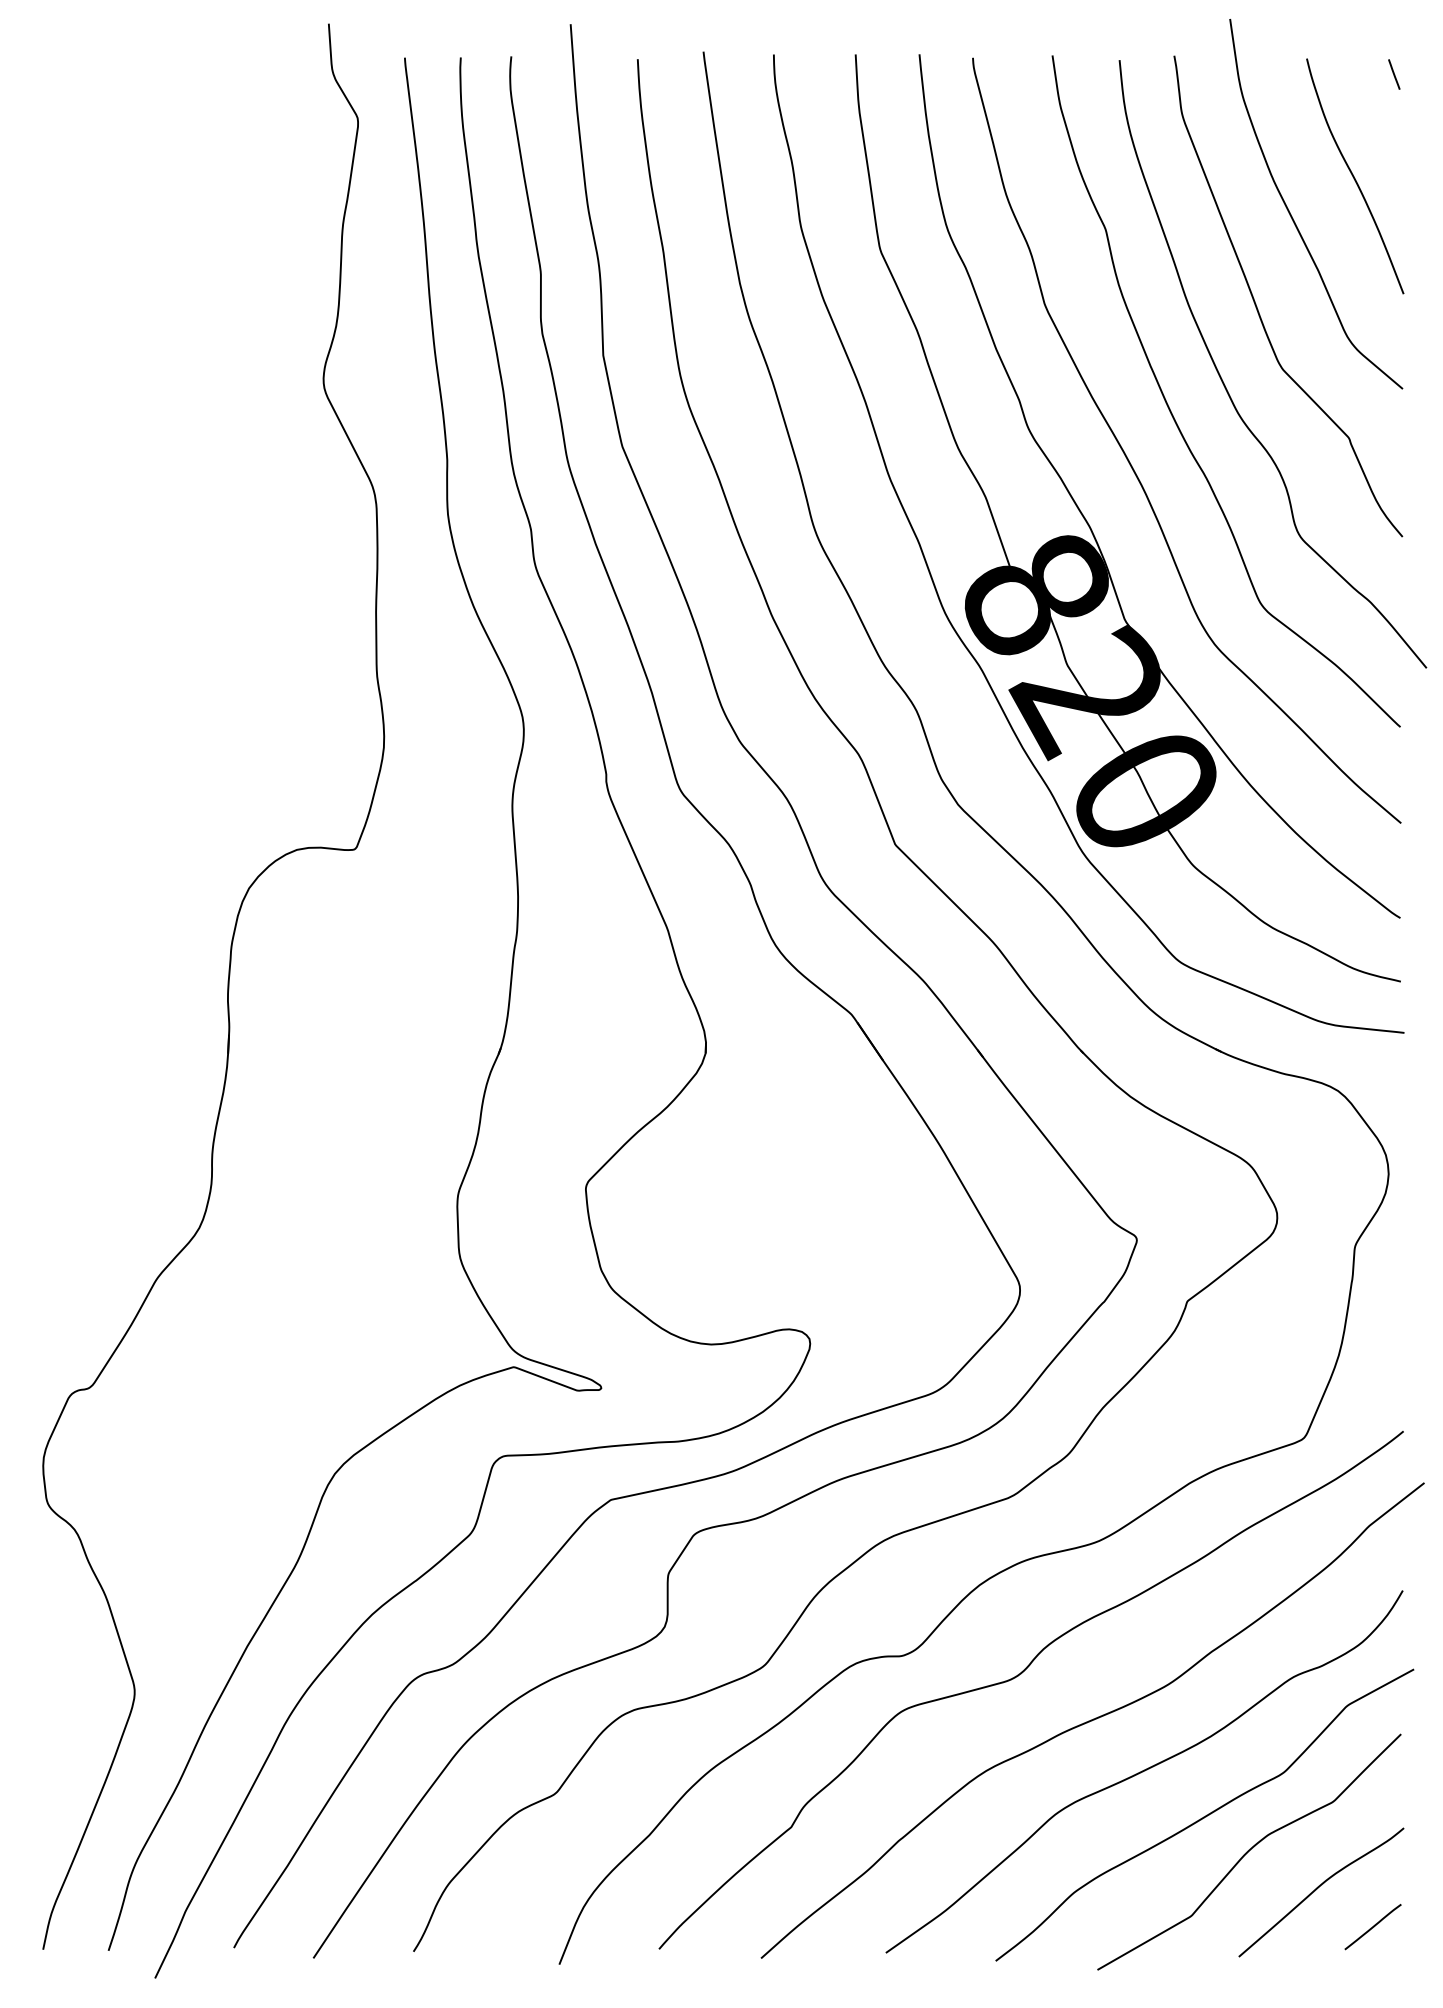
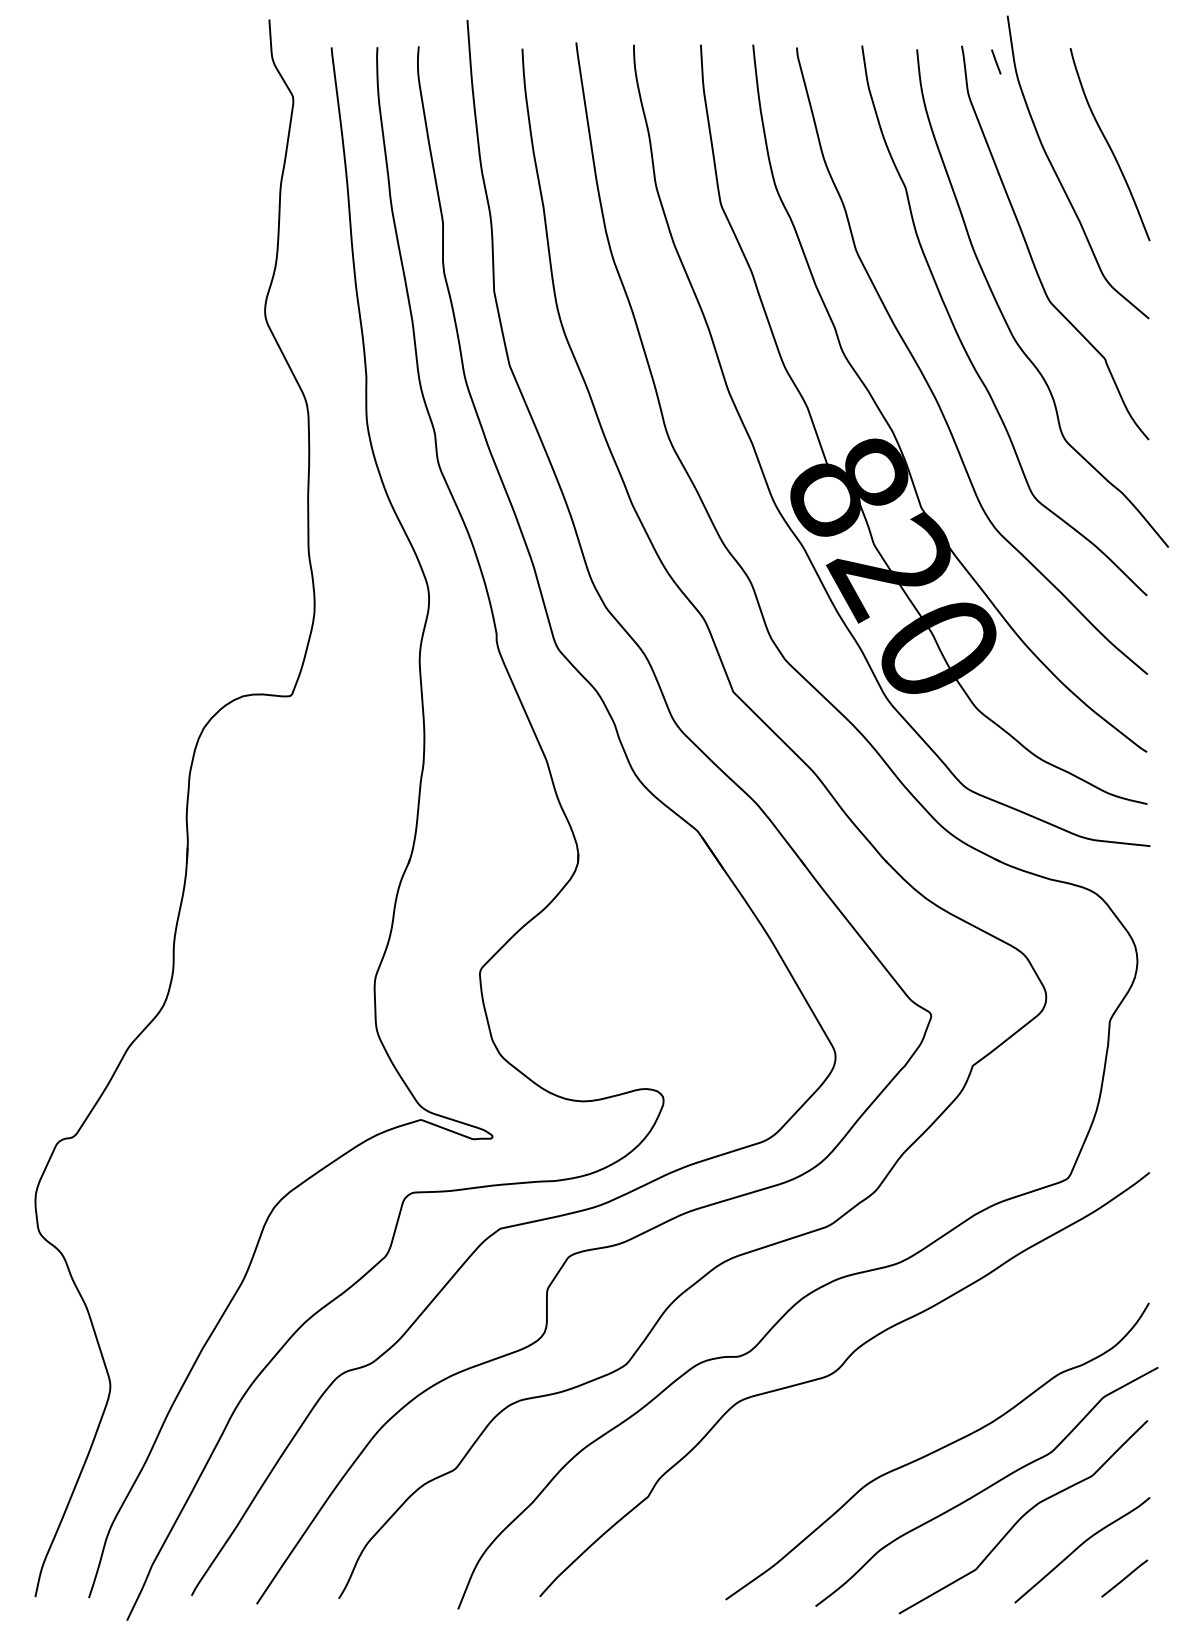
line: (1394, 74) -> (996, 61), moved
curve: (1092, 1720) -> (894, 1409), removed

